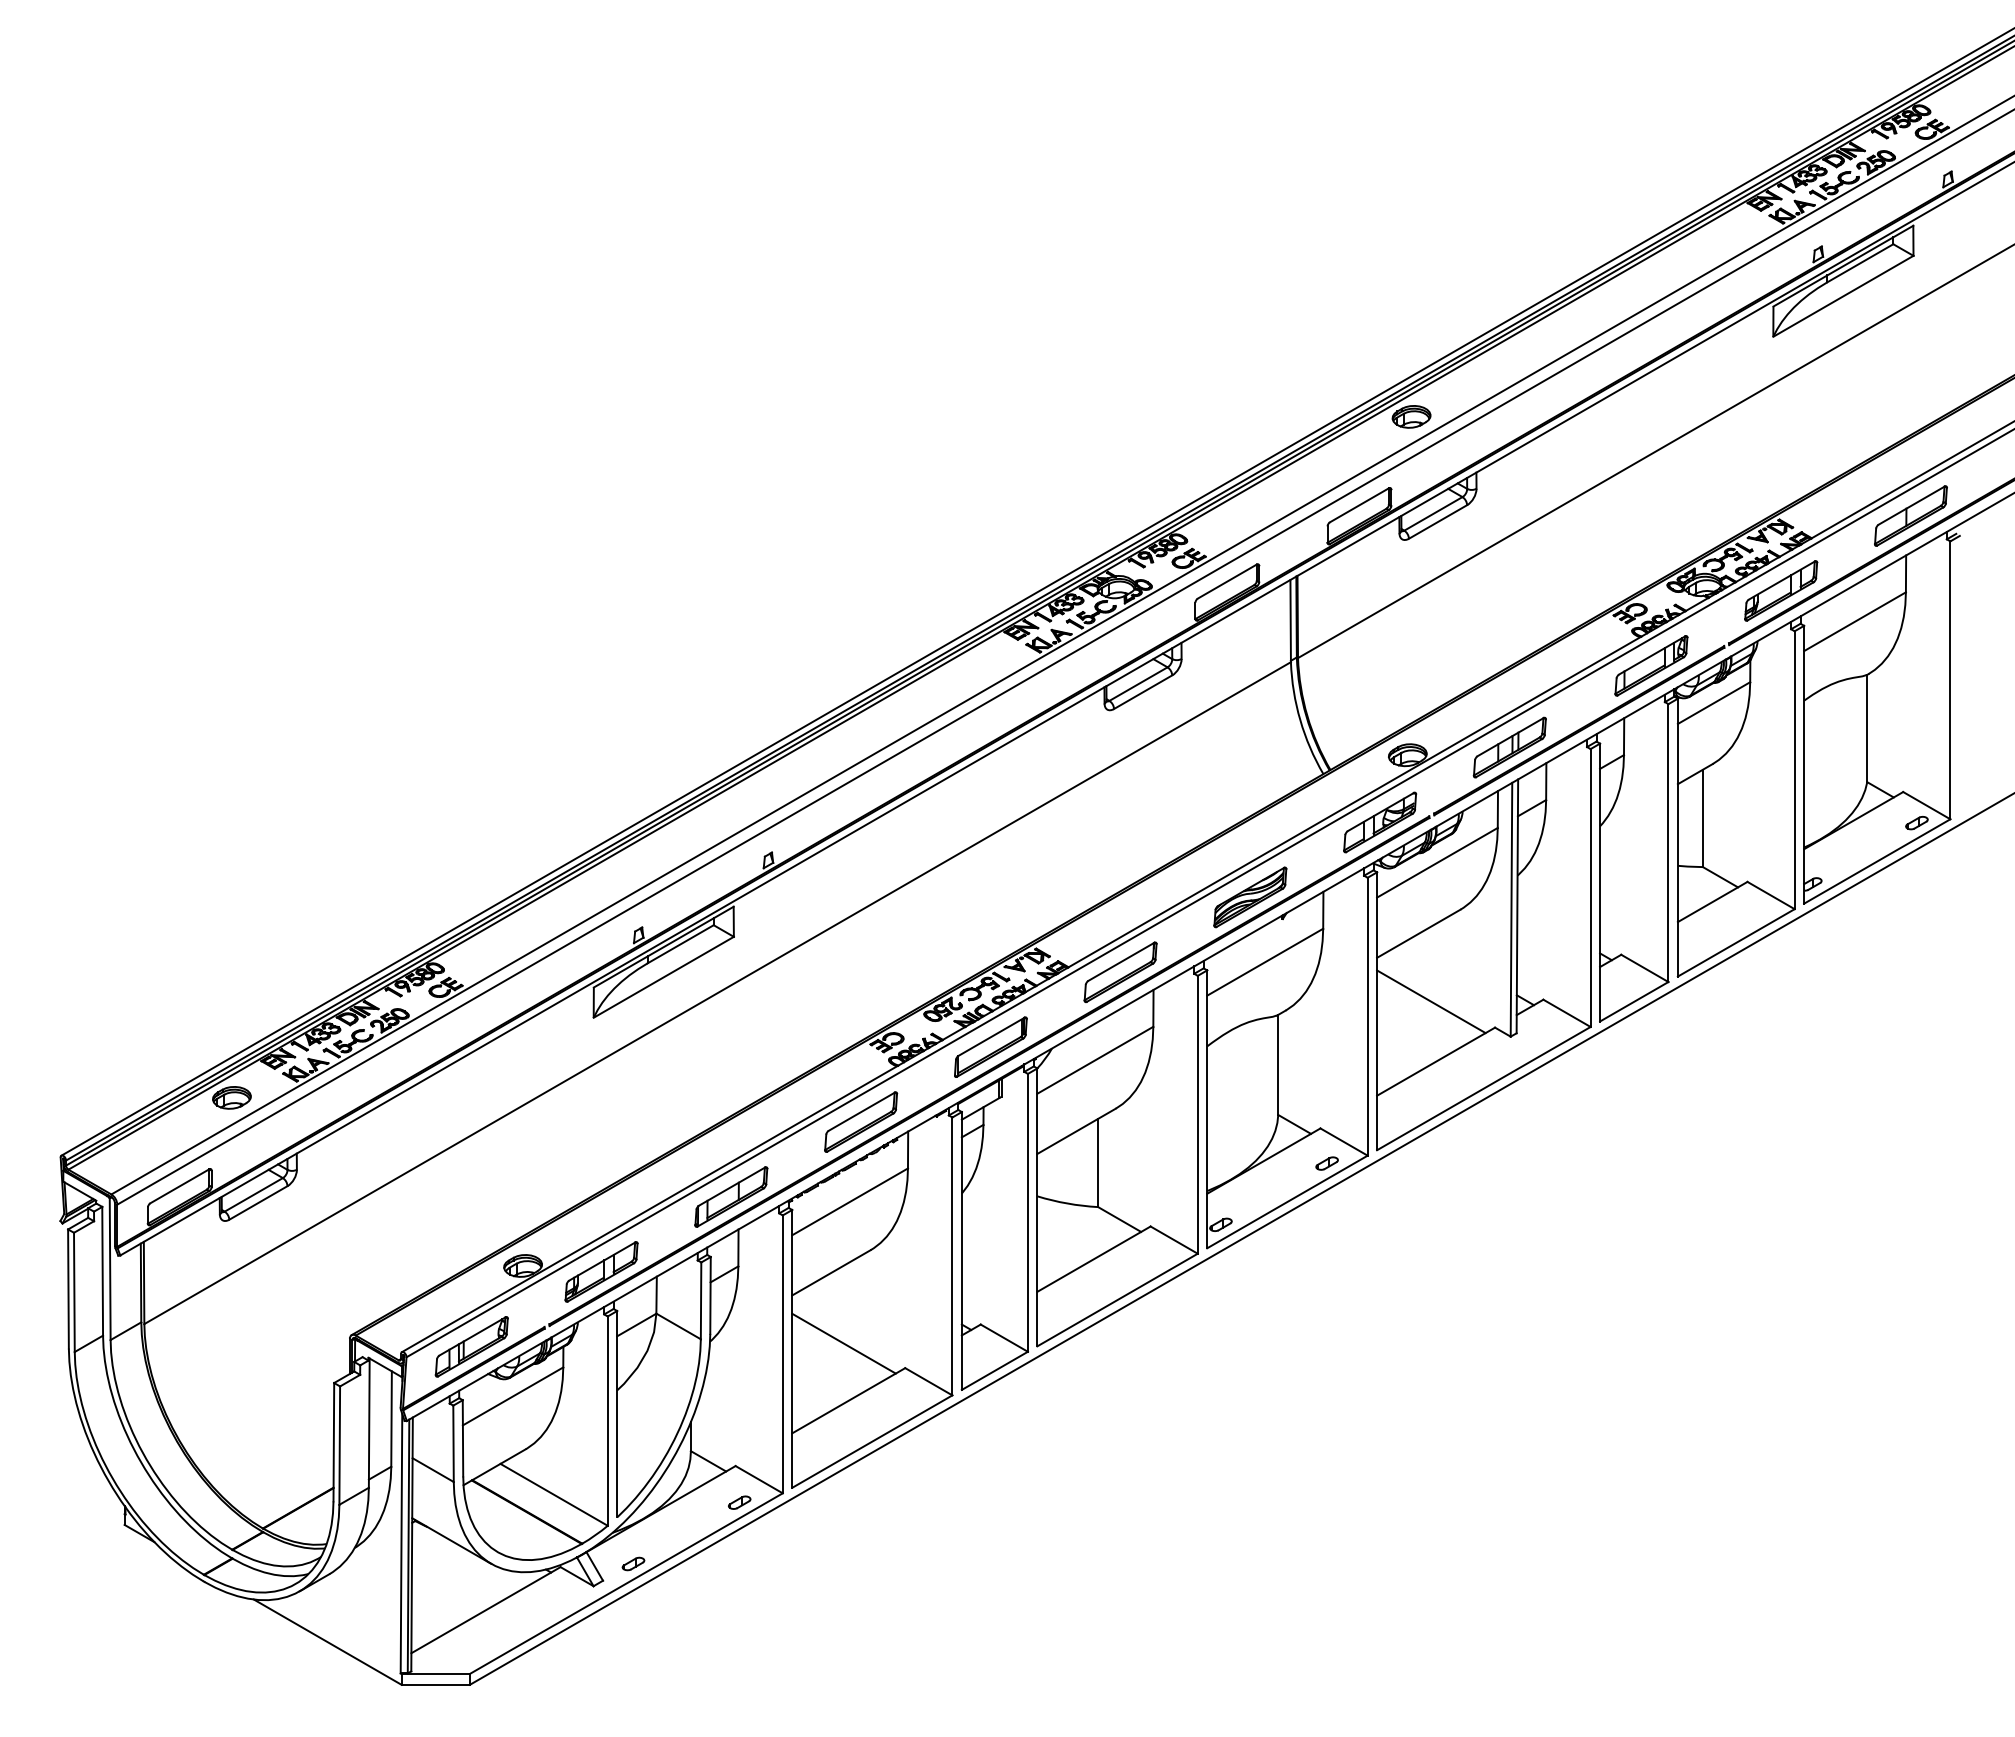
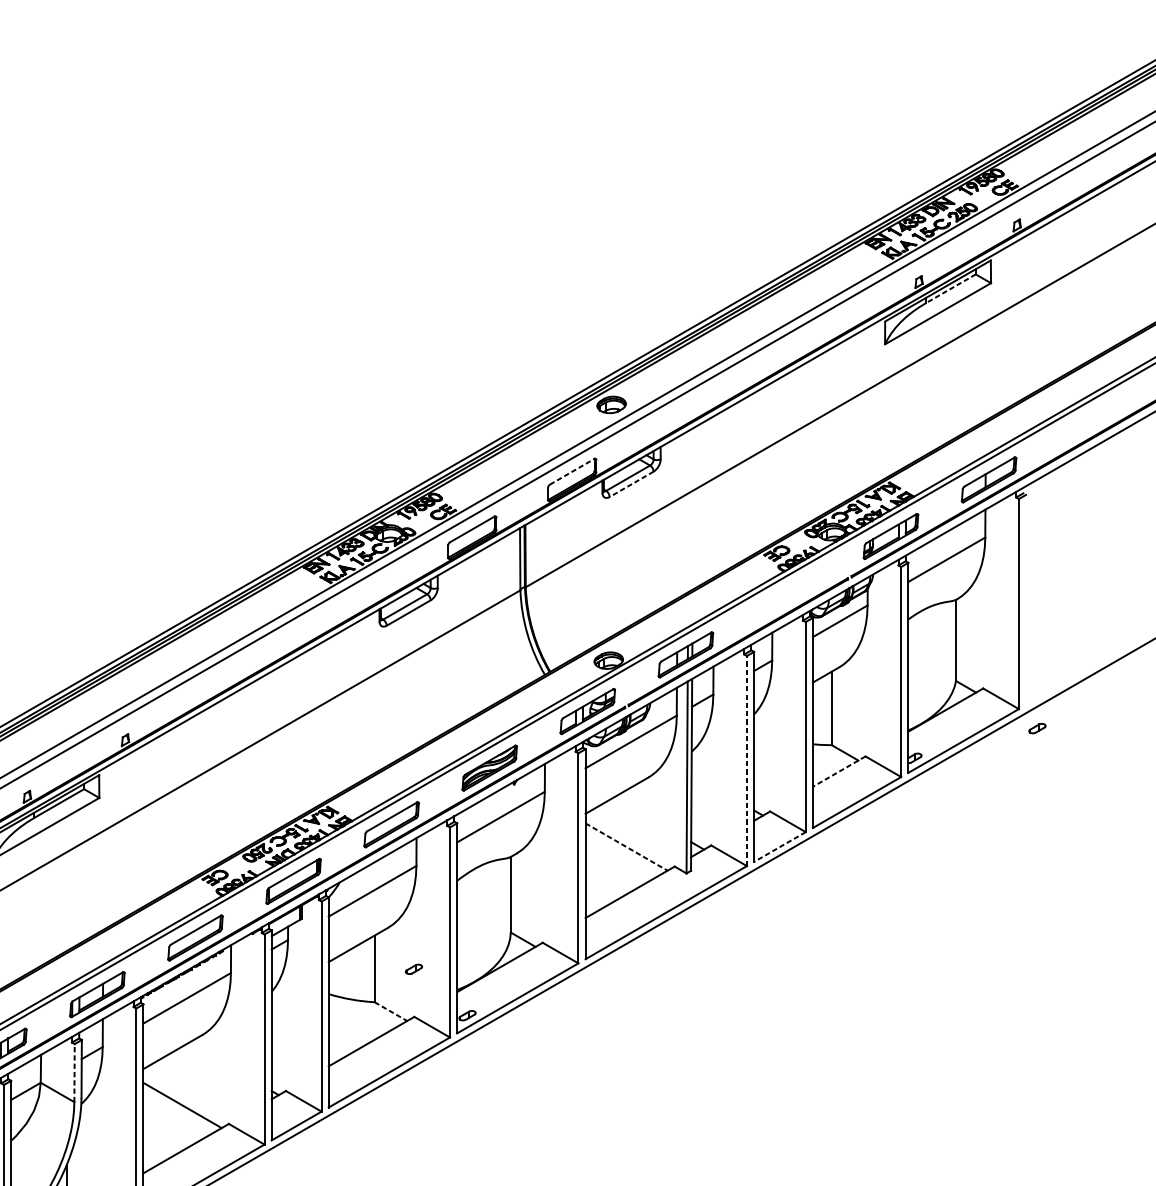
line: (1859, 263) -> (950, 288), solid -> dashed
line: (1359, 505) -> (572, 471), solid -> dashed
line: (1438, 521) -> (631, 484), solid -> dashed
part: (1651, 665) -> (792, 592), removed
part: (1916, 823) -> (1037, 728), moved
line: (1590, 888) -> (746, 761), solid -> dashed
line: (1712, 902) -> (839, 772), solid -> dashed
line: (1431, 1001) -> (626, 846), solid -> dashed
line: (1633, 1002) -> (779, 847), solid -> dashed
part: (1326, 1163) -> (413, 969), moved
line: (1119, 1219) -> (390, 1011), solid -> dashed
line: (701, 1300) -> (74, 1072), solid -> dashed

